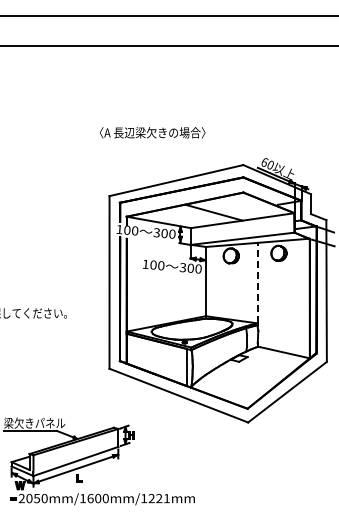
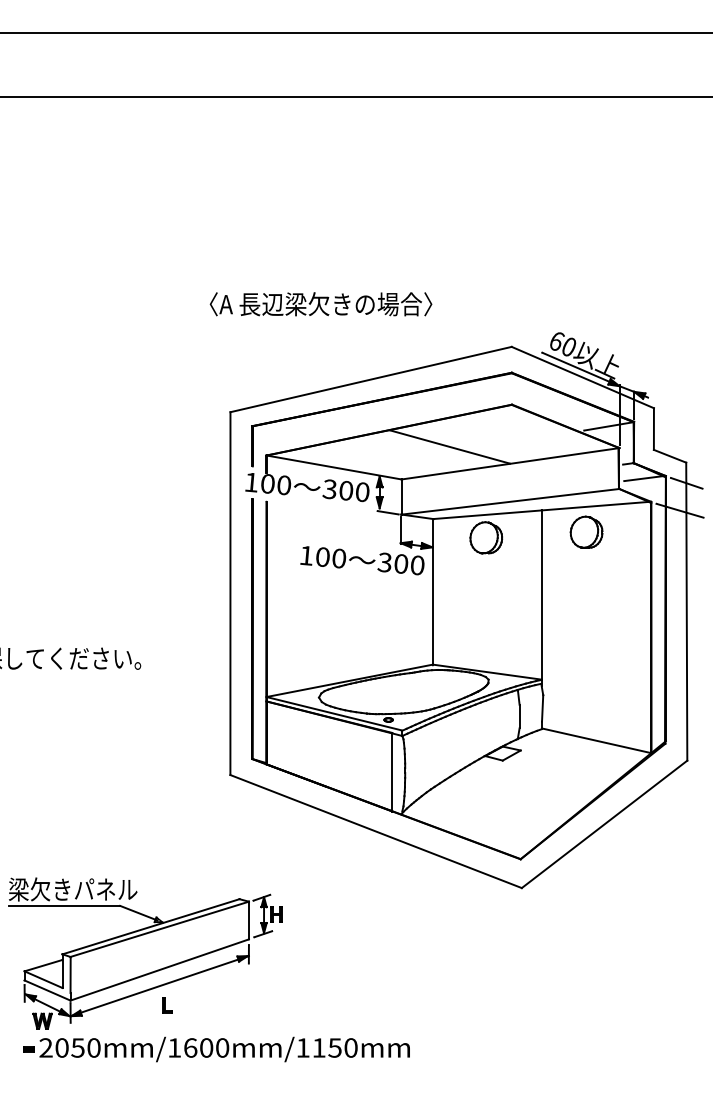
text: (152, 132) -> (320, 303), moved
line: (257, 282) -> (541, 593), dashed -> solid
text: (158, 498) -> (333, 1047), 2050mm/1600mm/1221mm -> 2050mm/1600mm/1150mm

